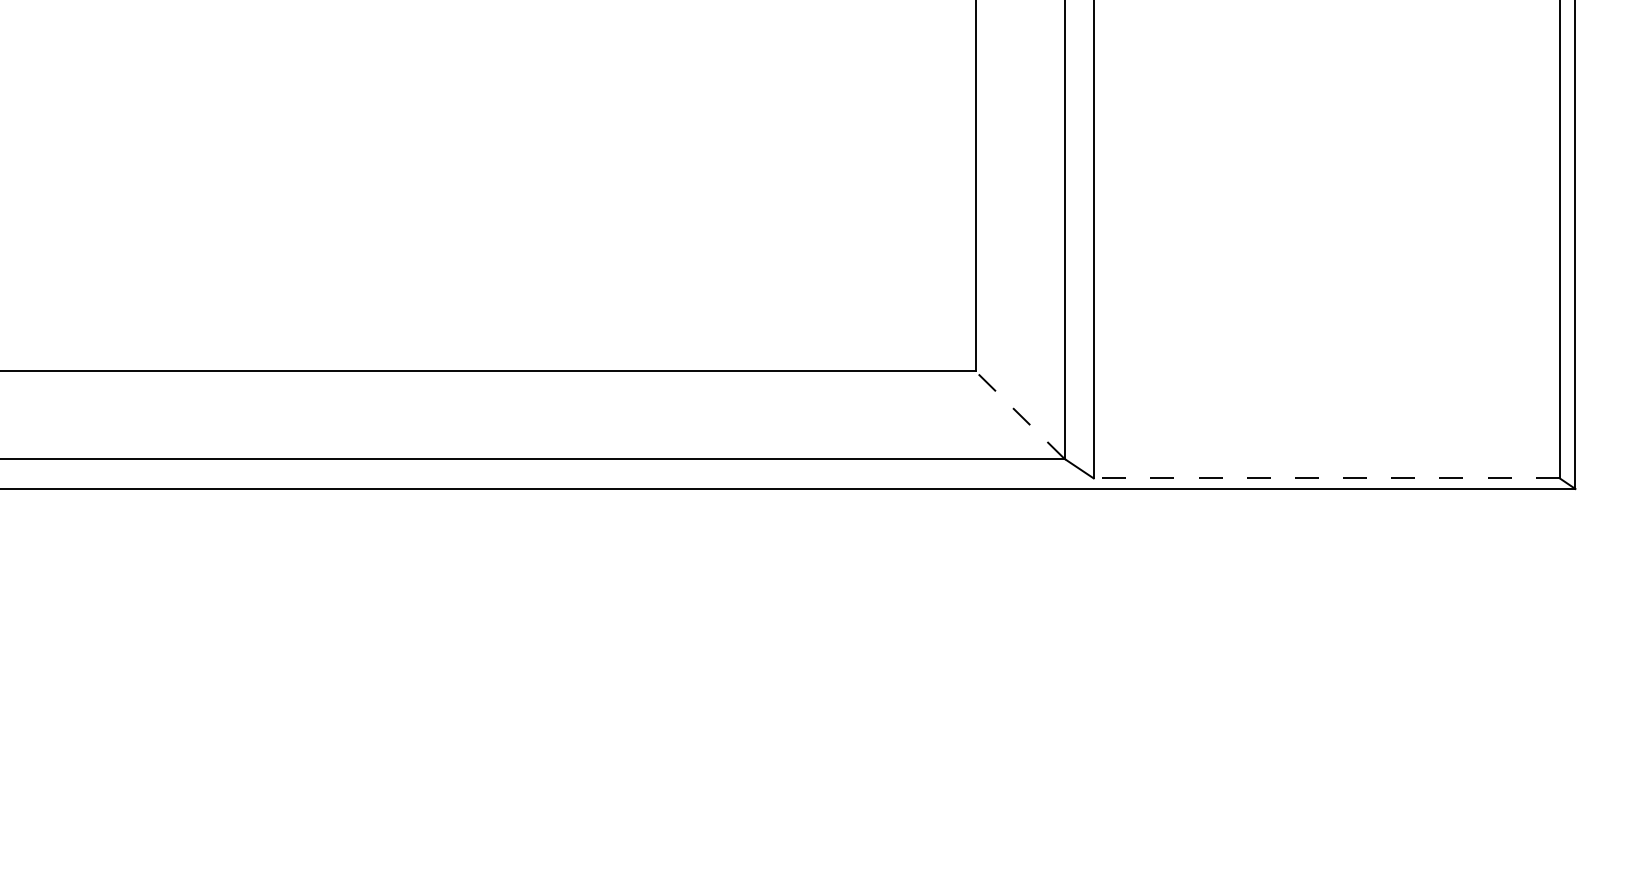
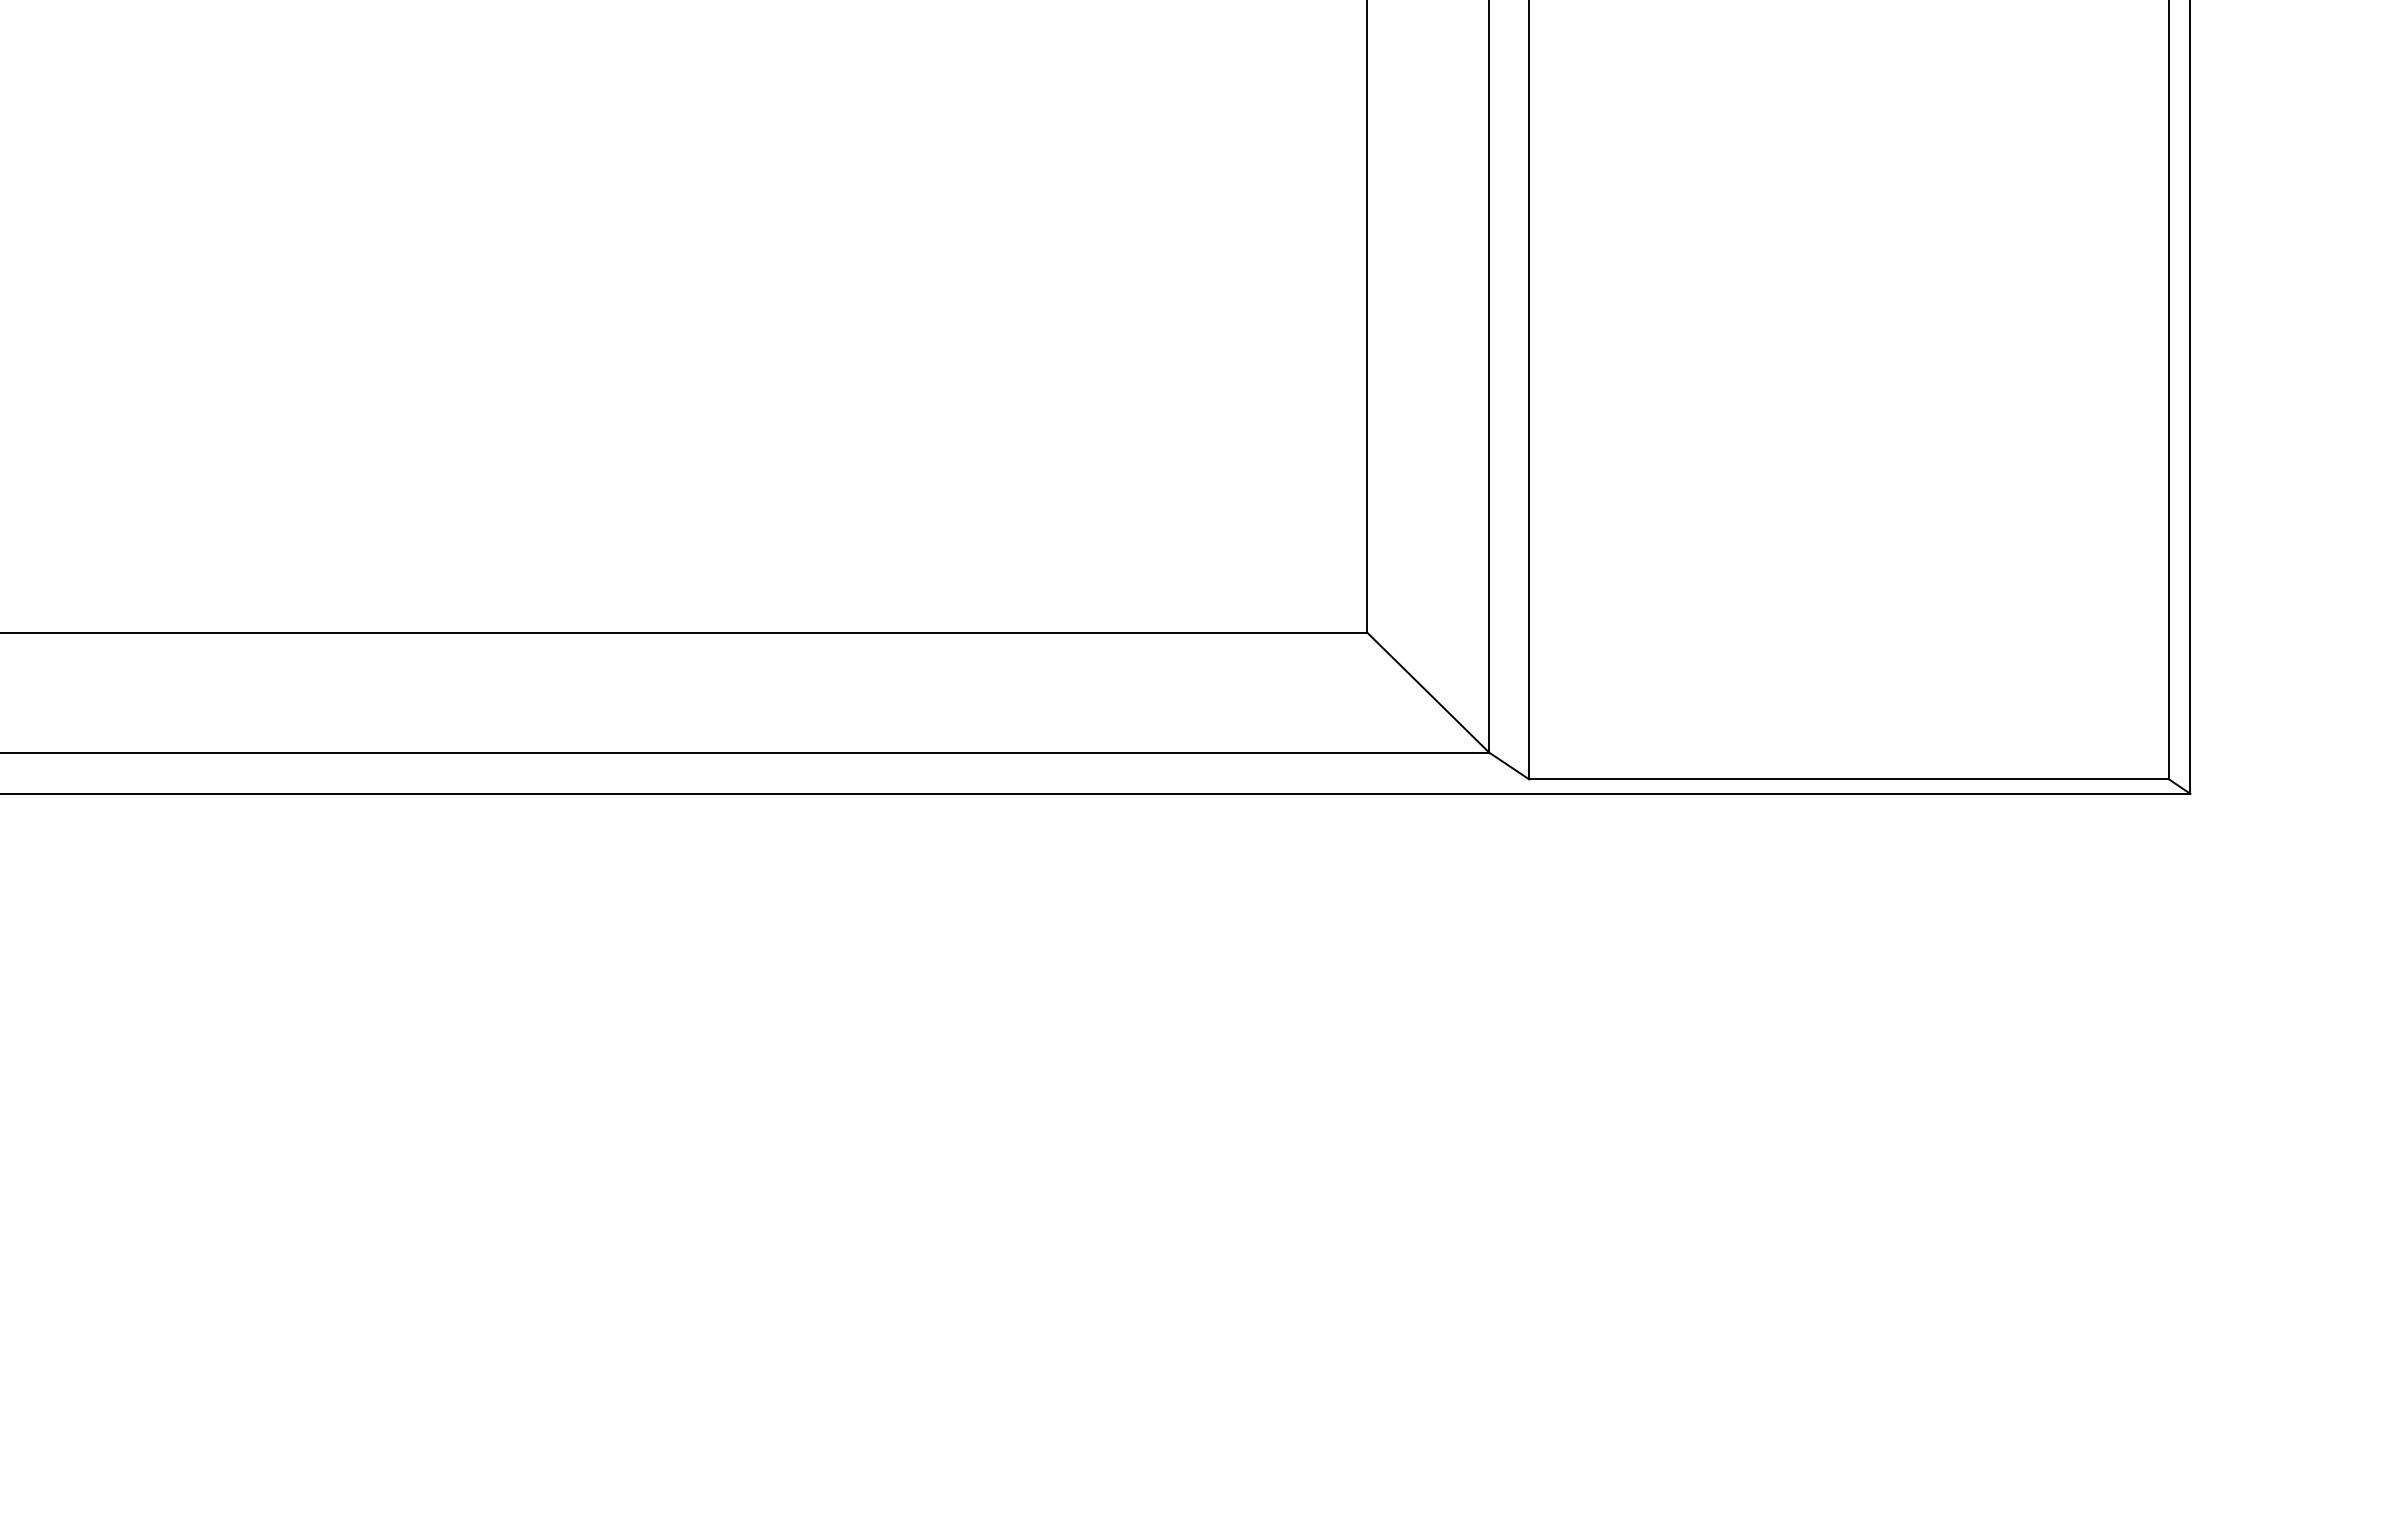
line: (1020, 415) -> (1428, 692), dashed -> solid
line: (1327, 478) -> (1849, 779), dashed -> solid

